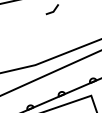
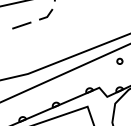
line: (29, 19) -> (21, 25), added

